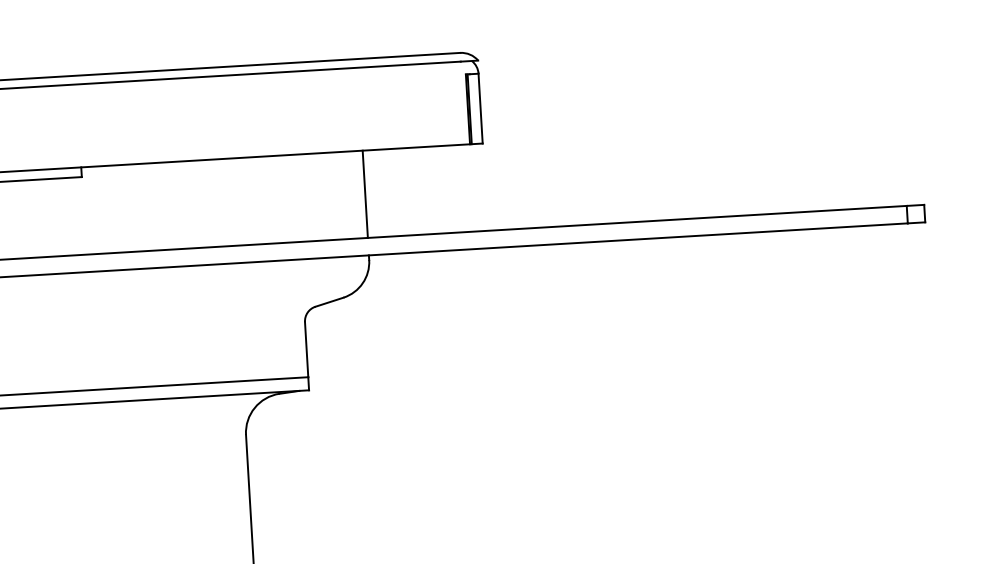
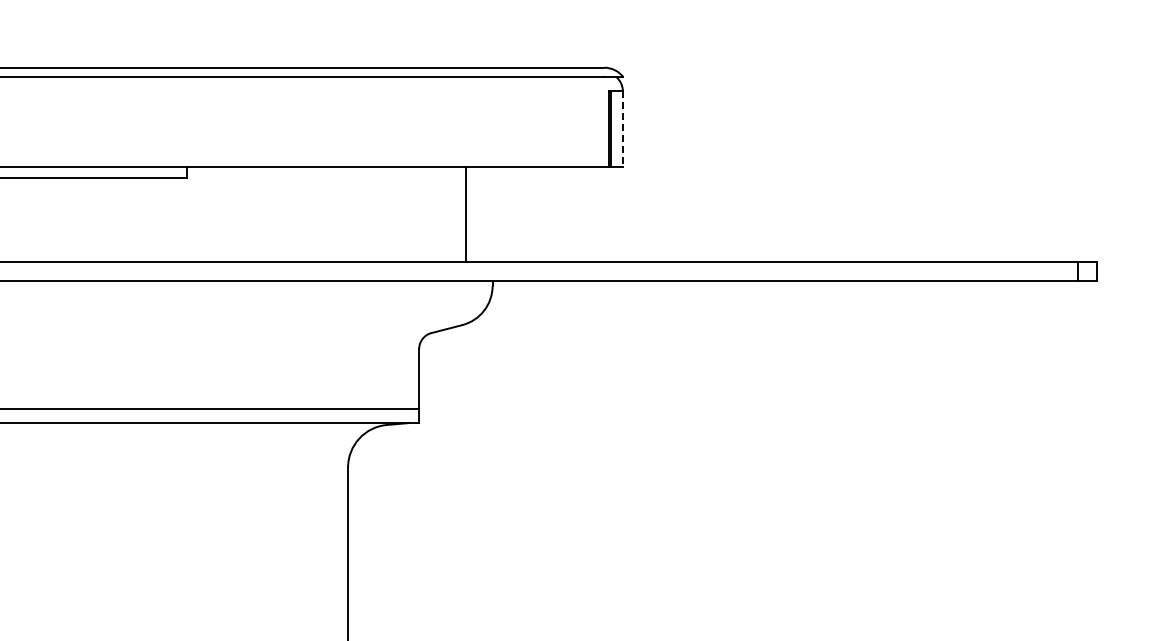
line: (480, 108) -> (622, 129), solid -> dashed
line: (365, 194) -> (465, 214), moved

